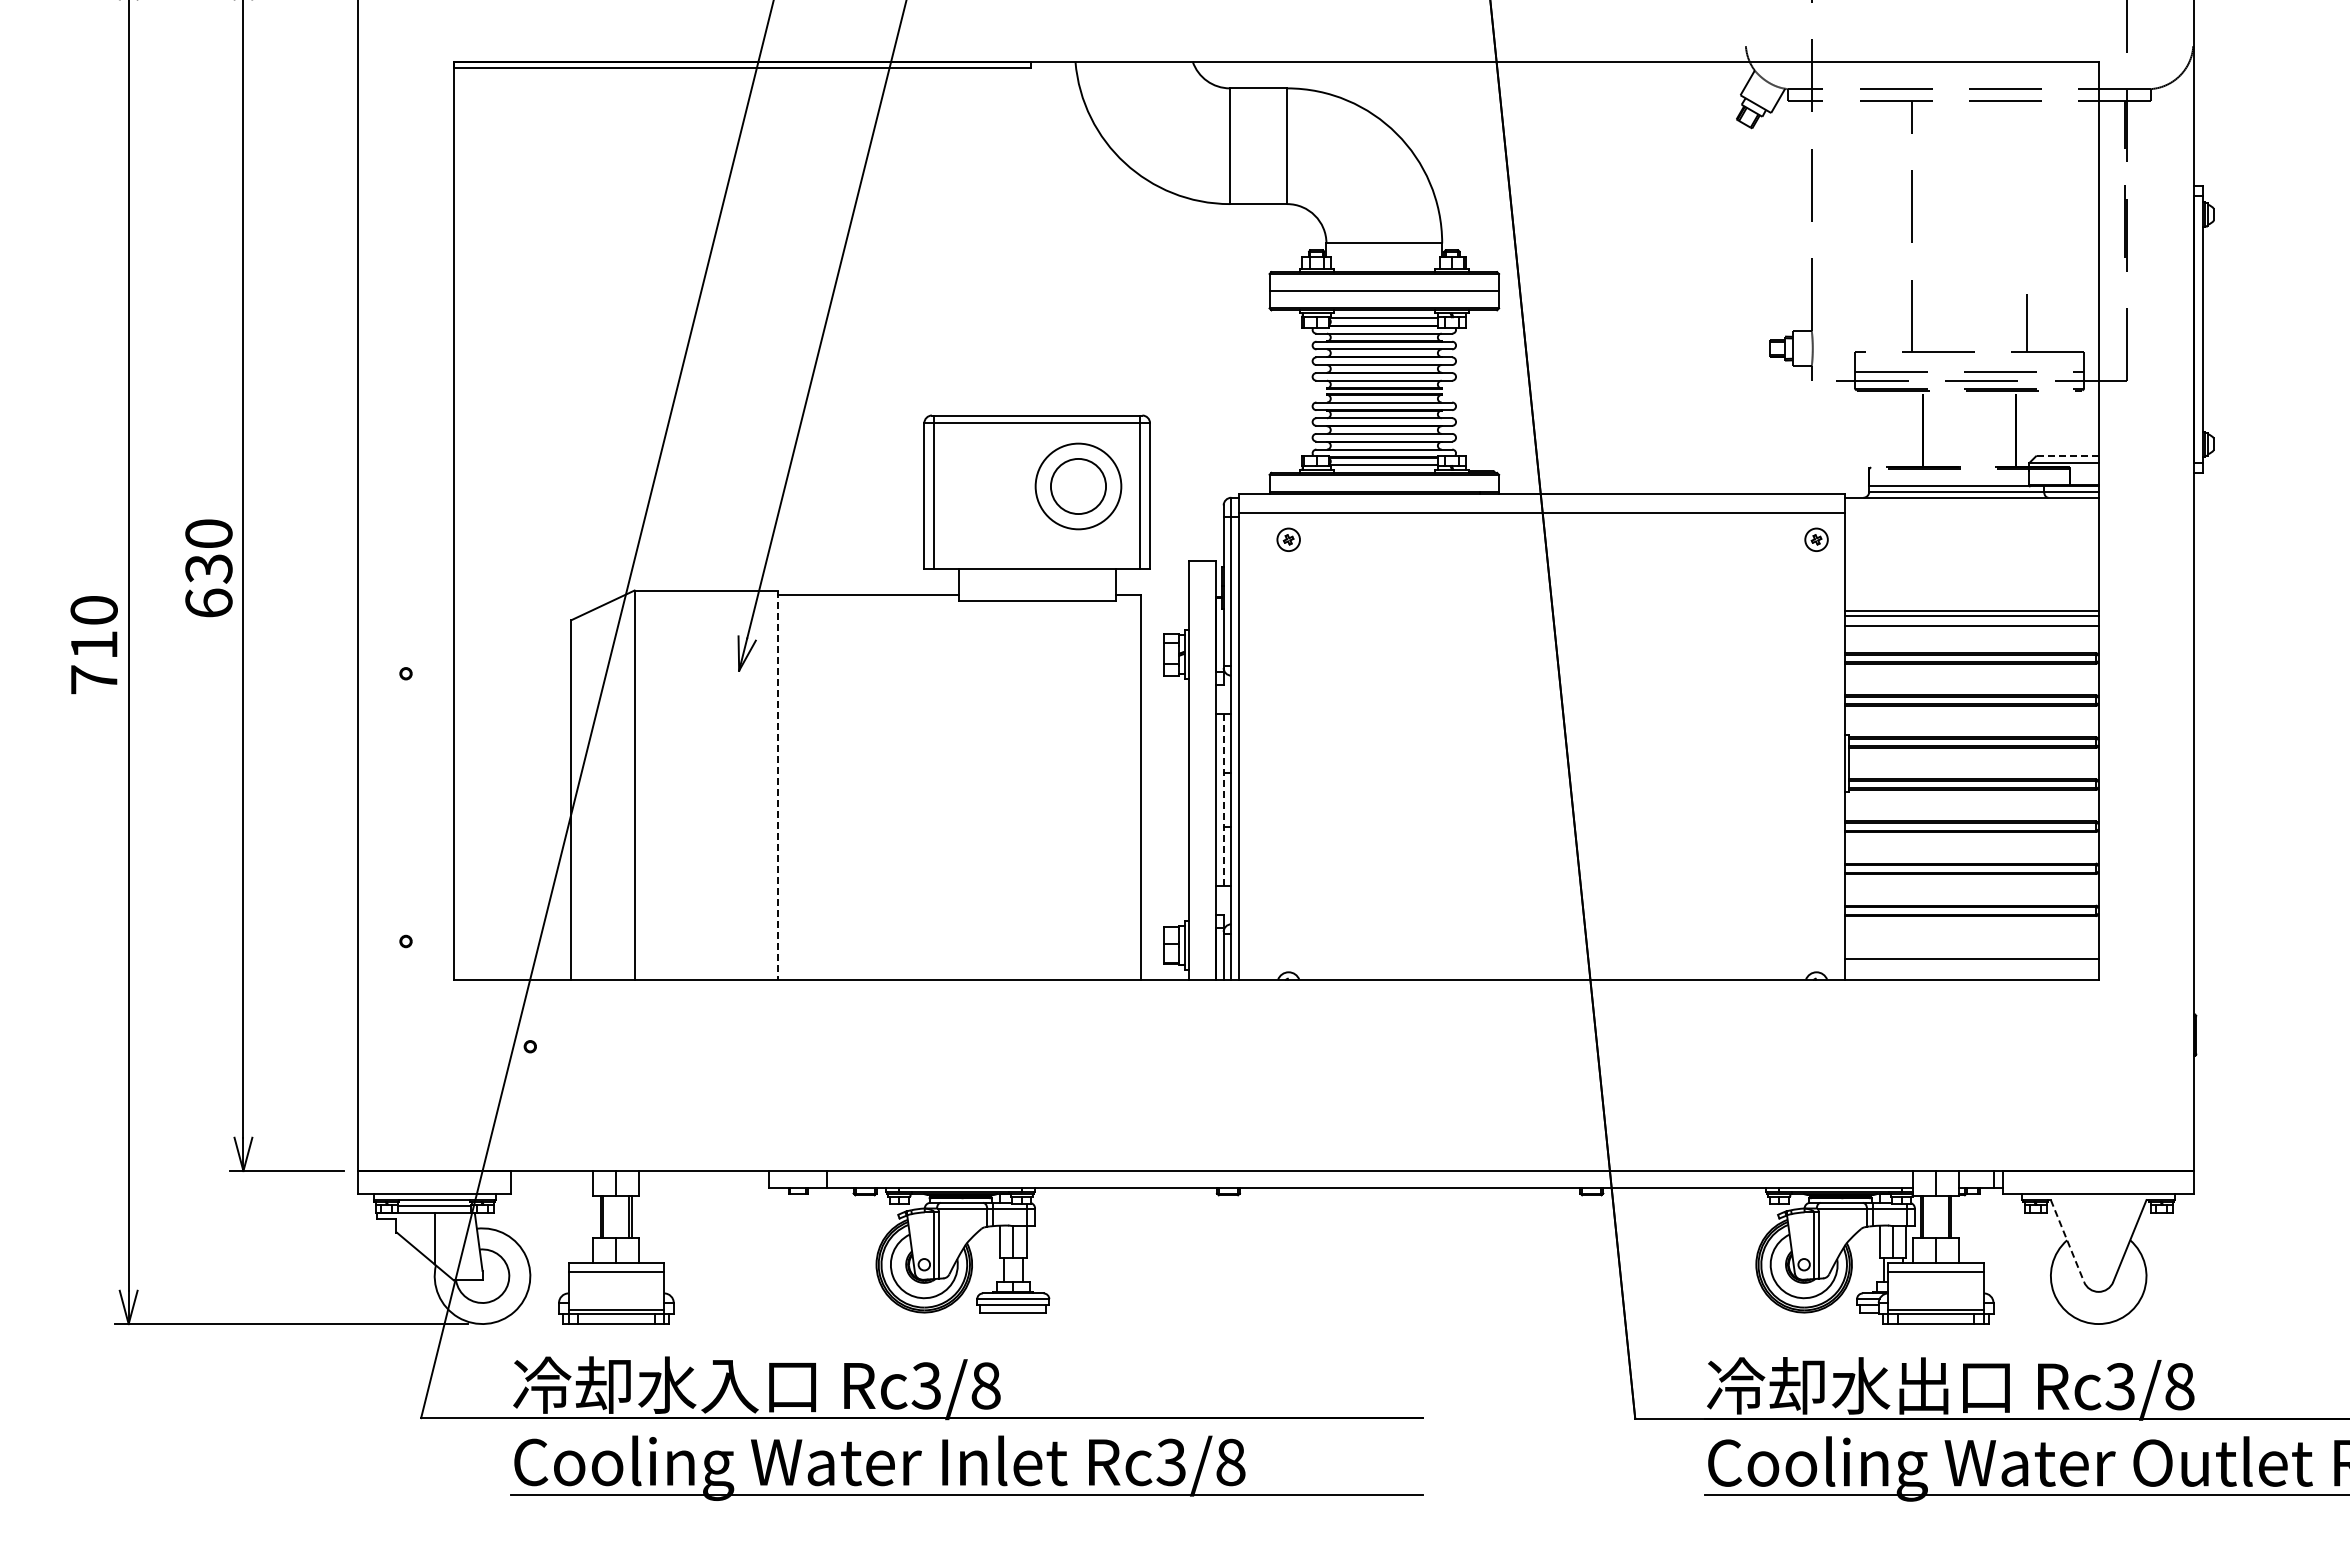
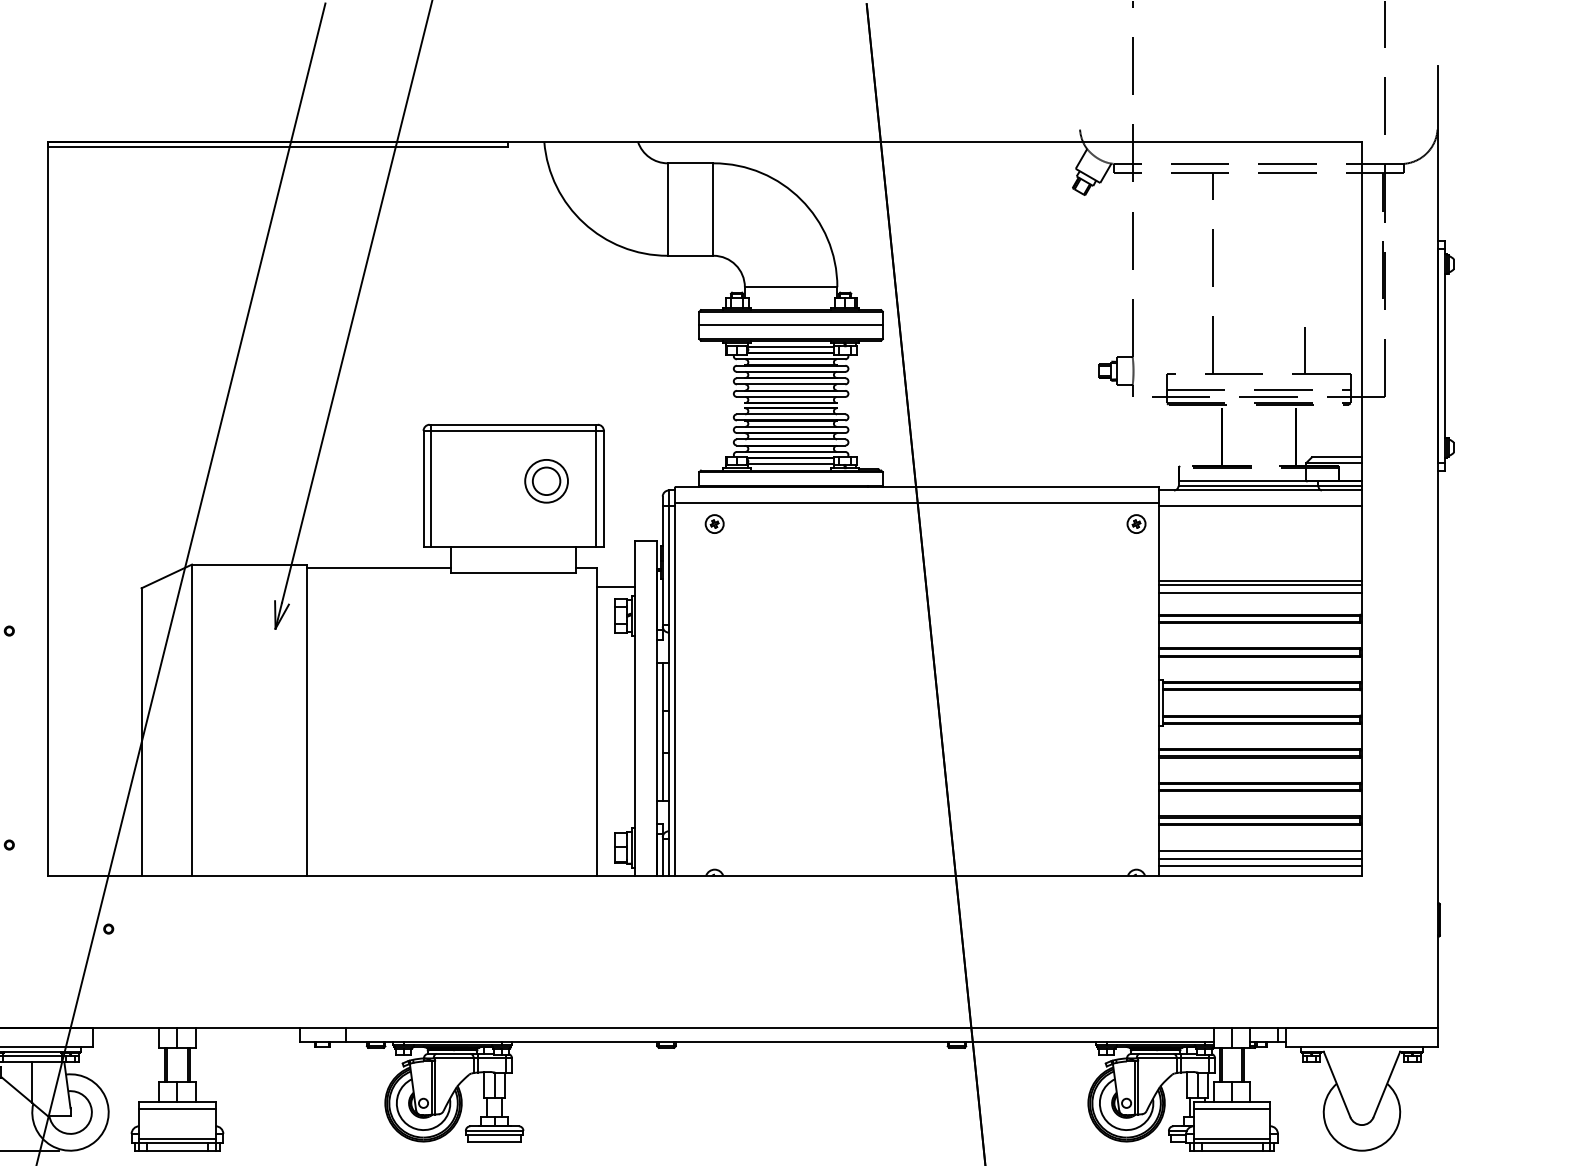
line: (2067, 455) -> (1337, 456), dashed -> solid
part: (1077, 485) -> (545, 480), size x0.62
line: (1971, 516) -> (1260, 505), added
line: (1165, 618) -> (616, 586), added
line: (778, 785) -> (307, 720), dashed -> solid
line: (1223, 800) -> (662, 732), dashed -> solid
line: (1971, 949) -> (1260, 851), added
line: (1971, 968) -> (1260, 866), added
line: (2067, 1241) -> (1337, 1084), dashed -> solid

